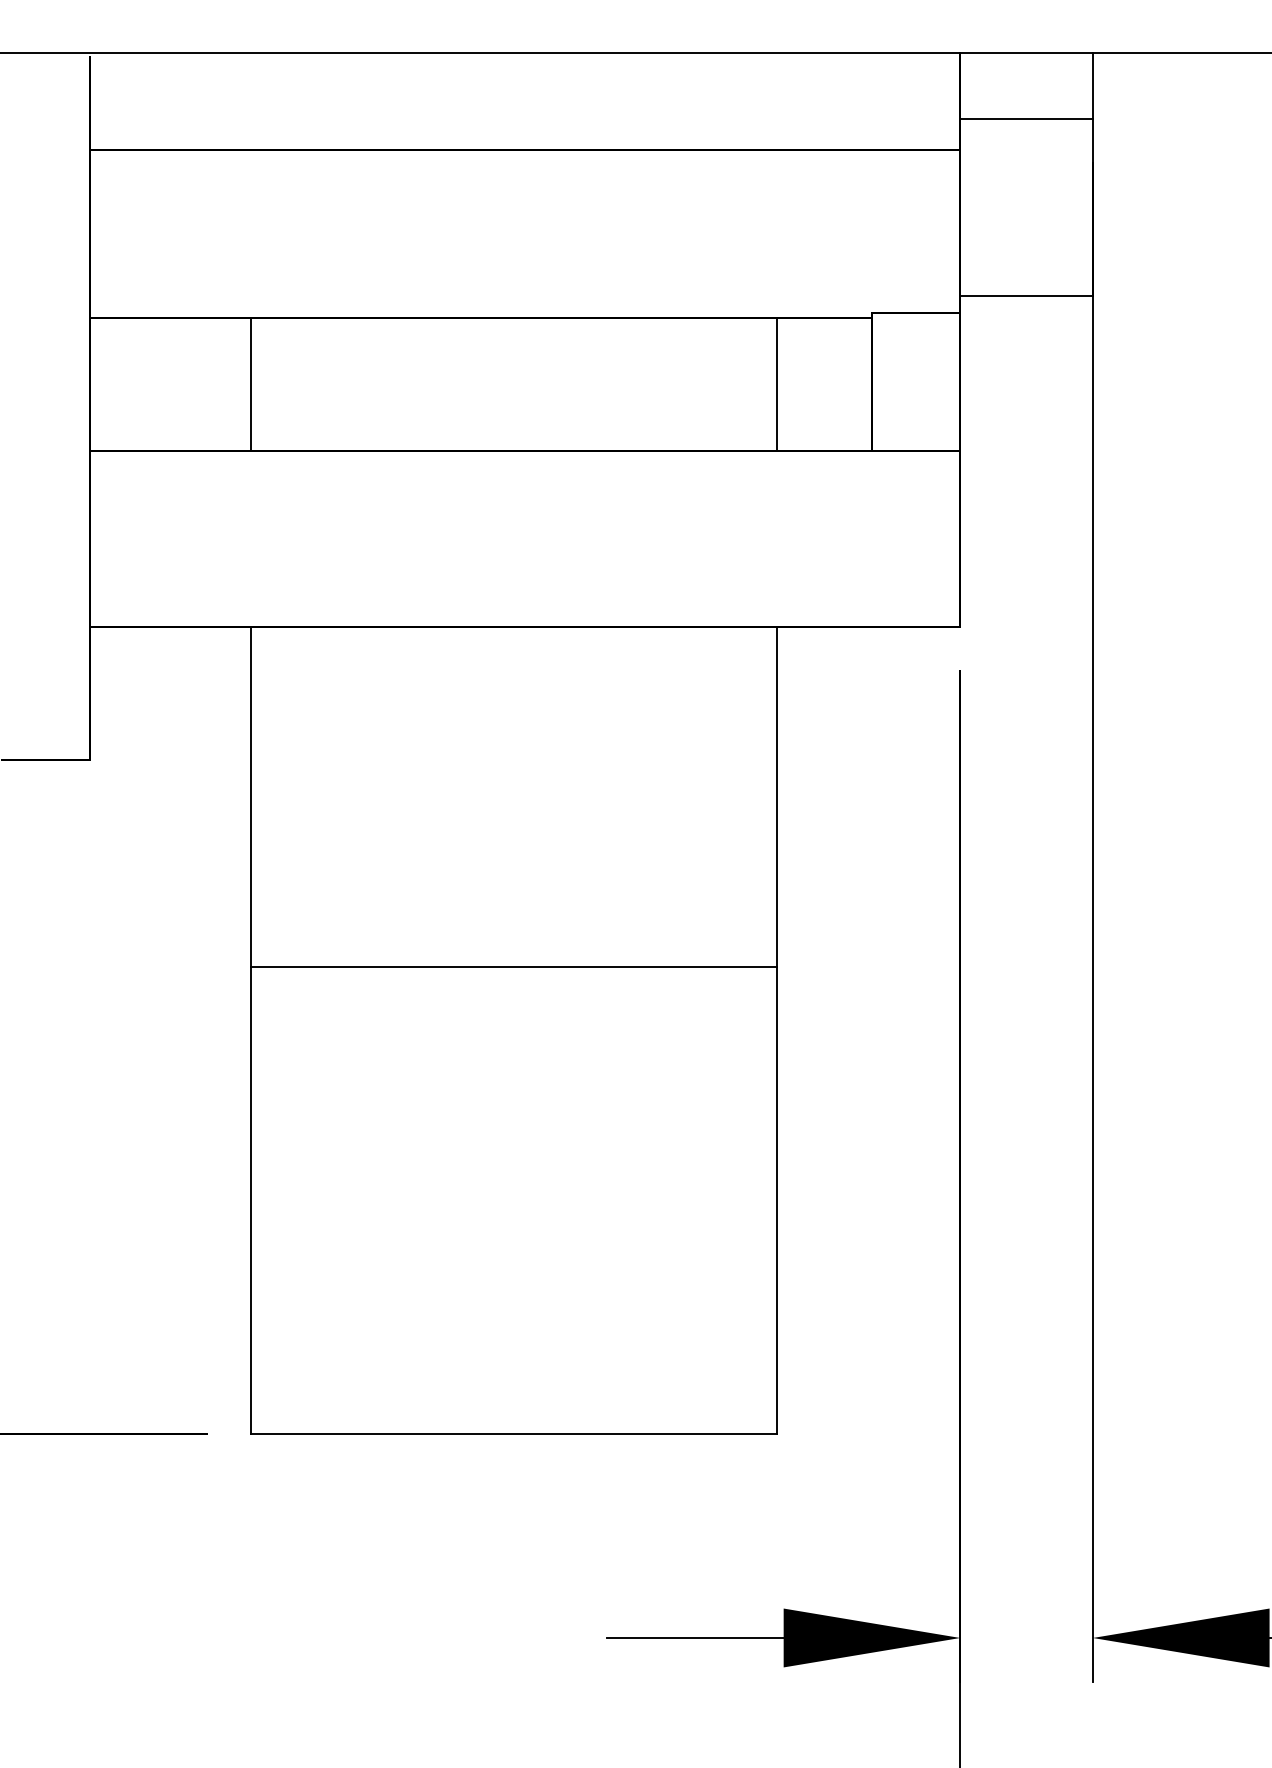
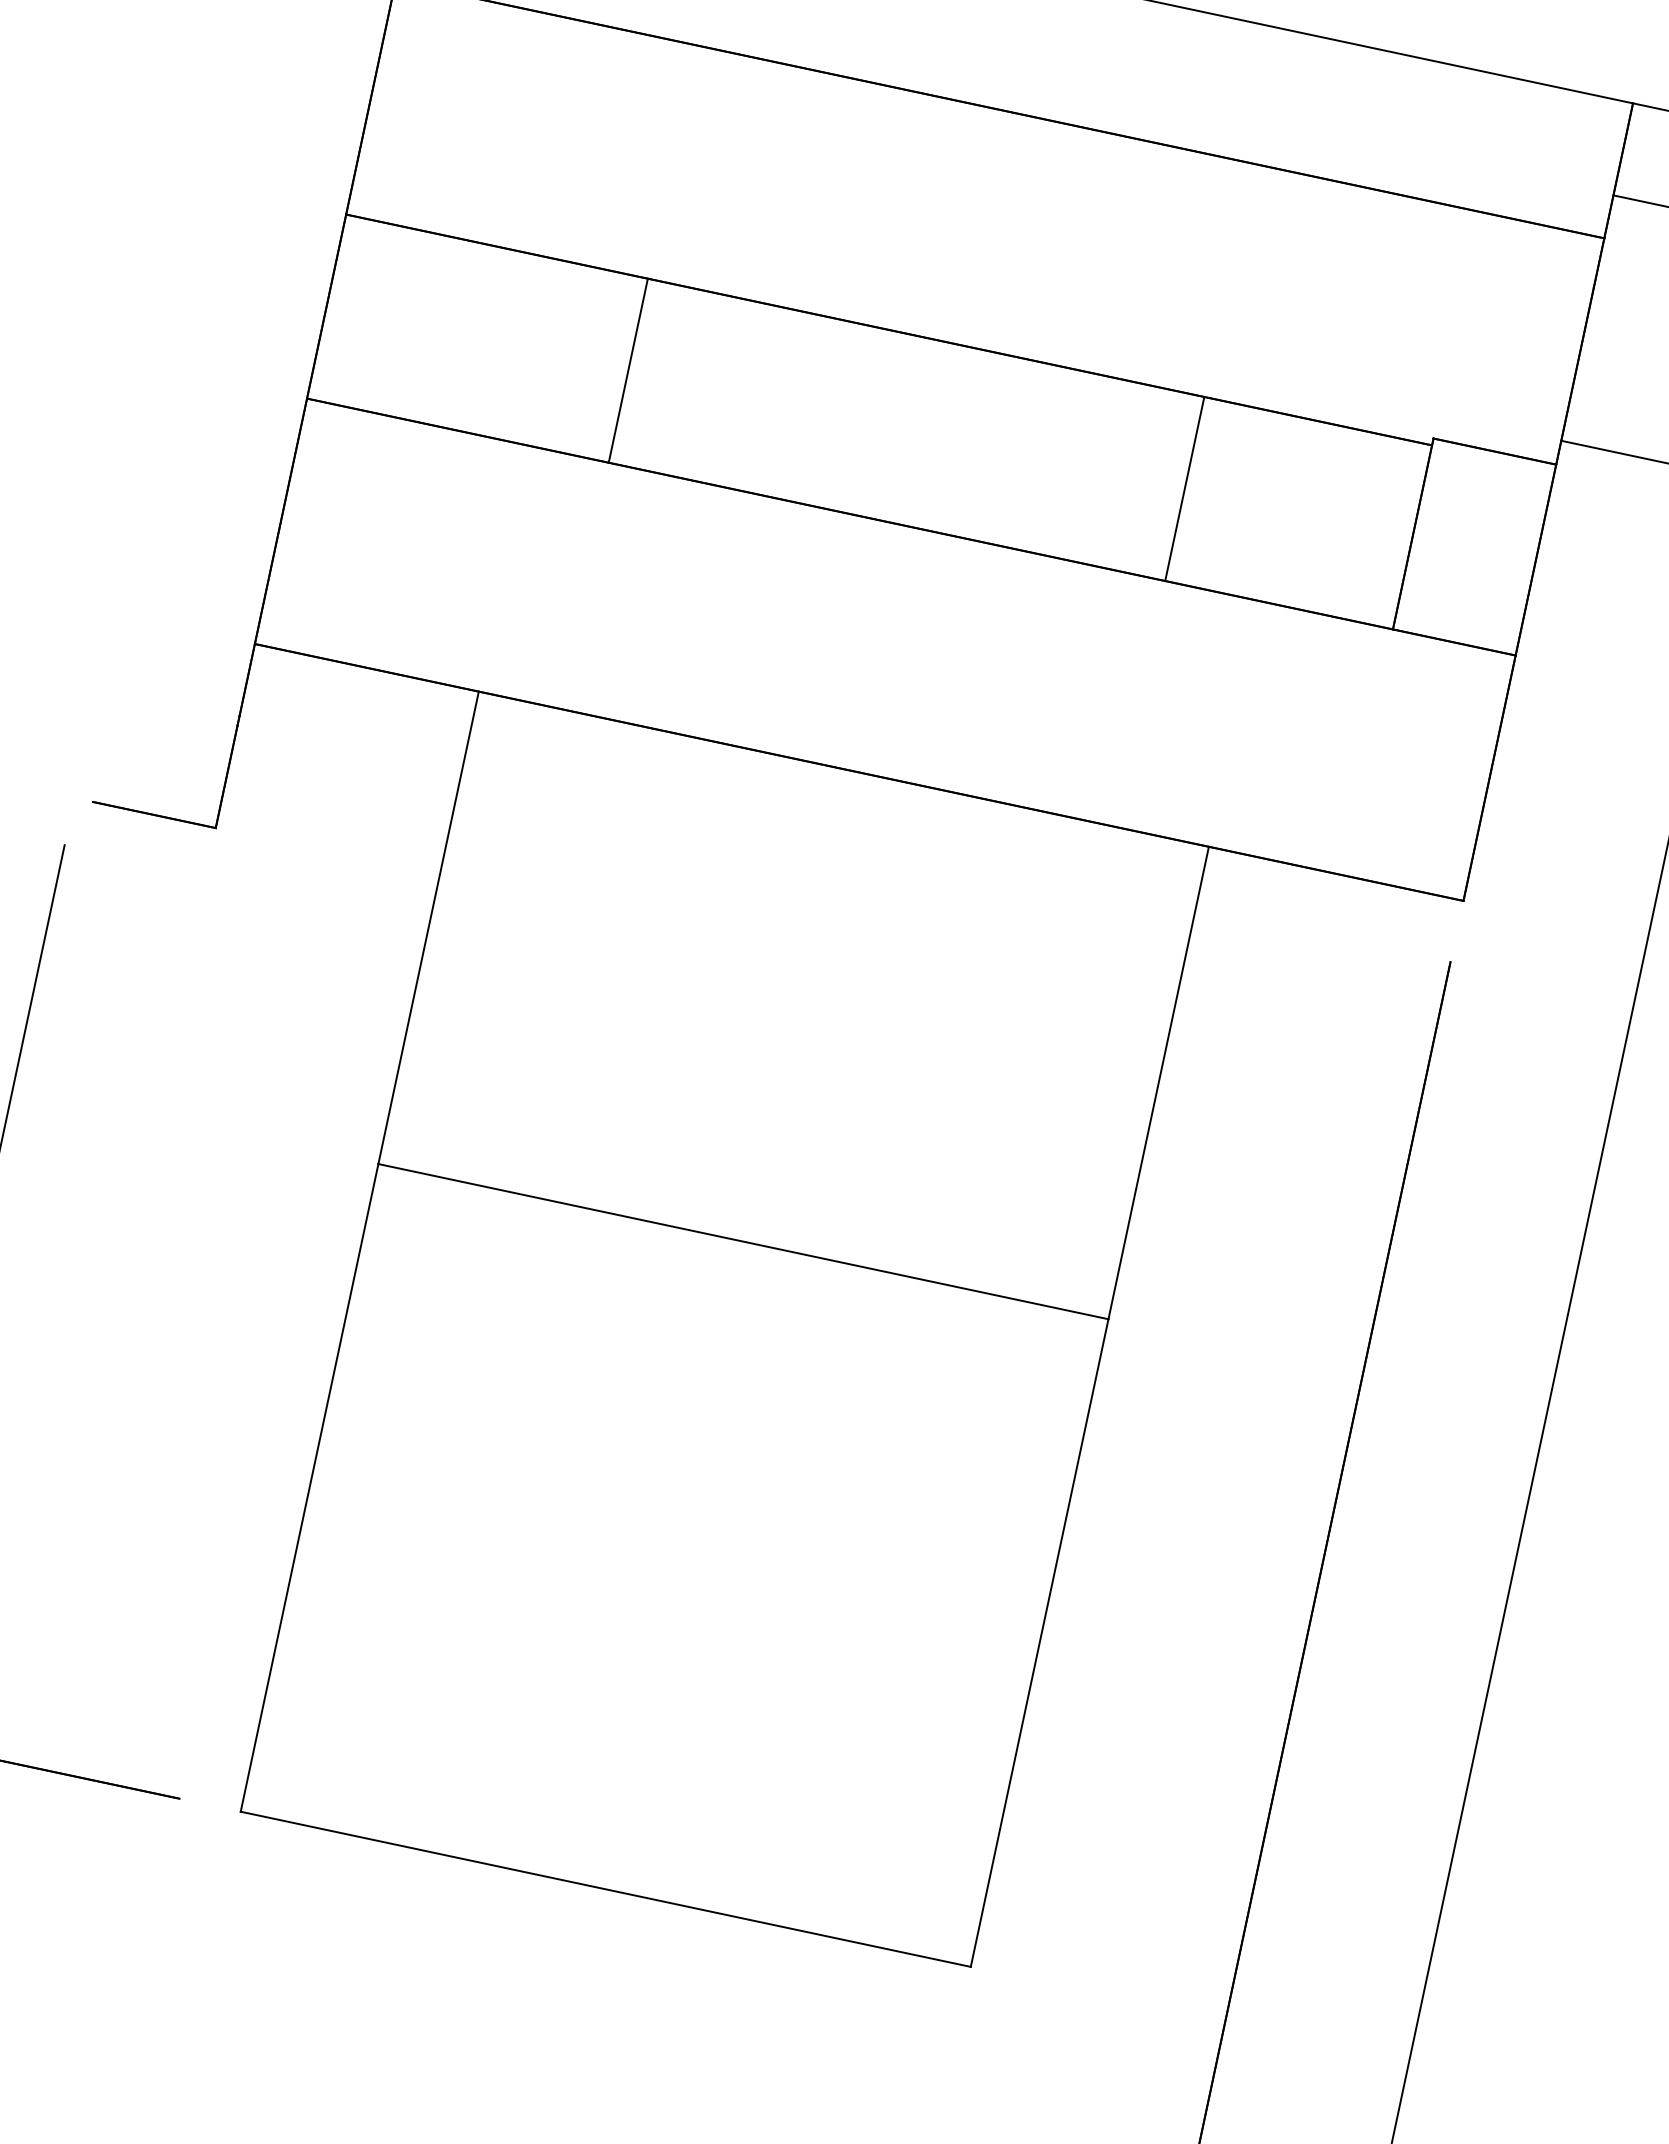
line: (251, 384) -> (628, 370), moved
line: (777, 384) -> (1185, 489), moved

